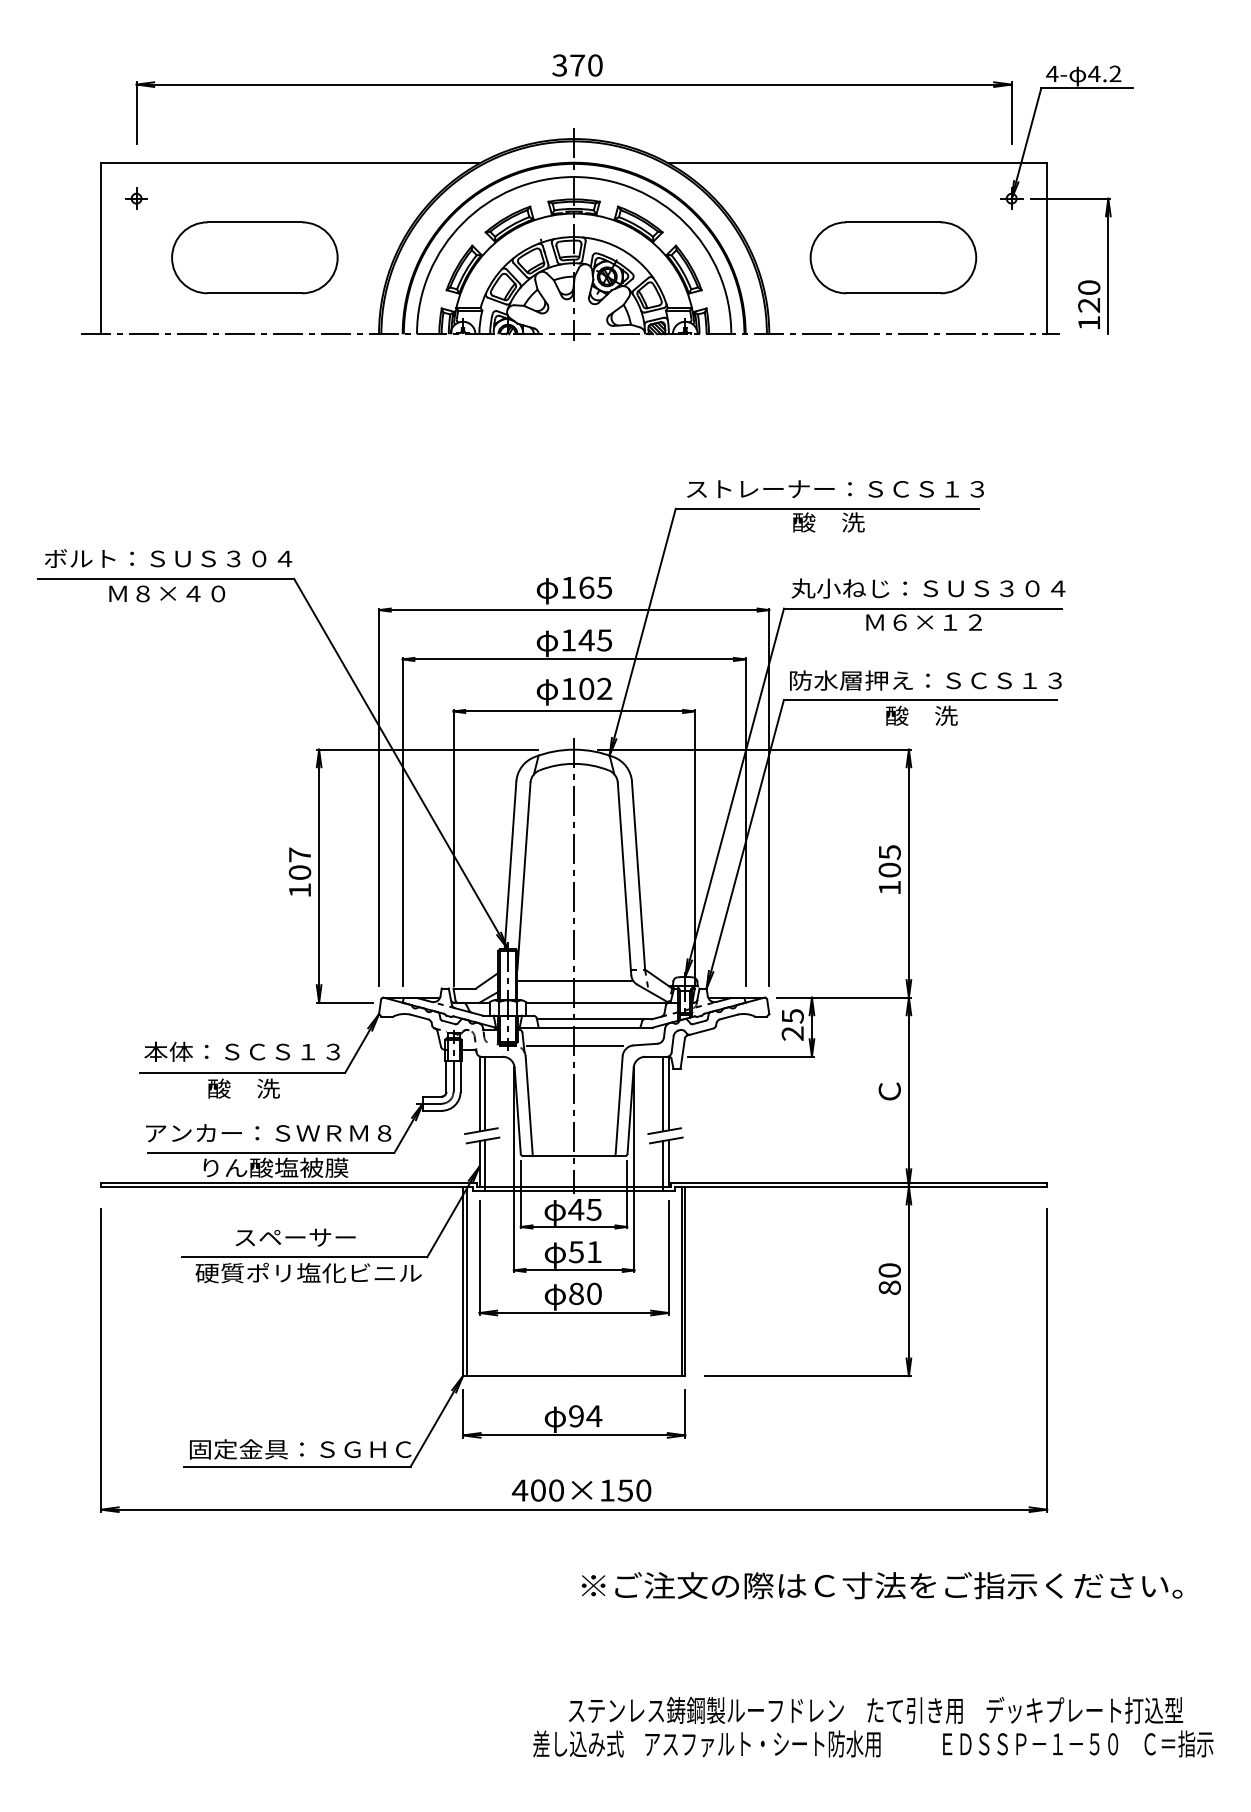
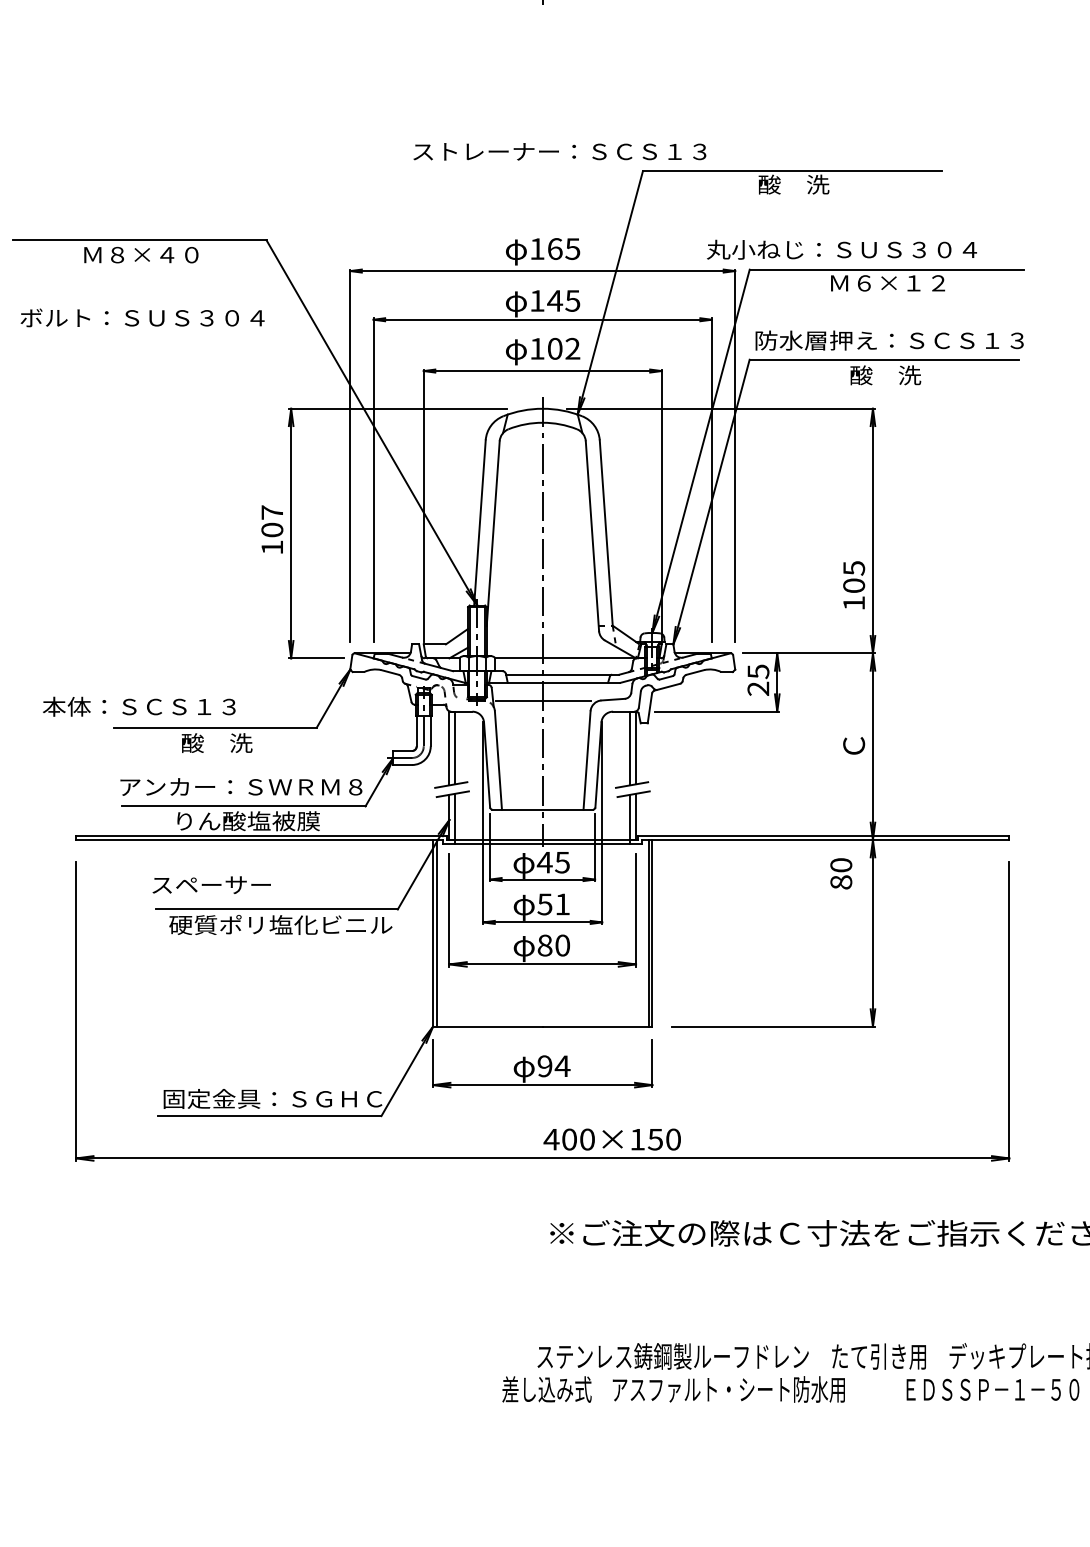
text: (835, 489) -> (559, 152), moved
text: (168, 558) -> (142, 317), moved
text: (928, 588) -> (841, 249), moved
text: (889, 869) -> (853, 585), moved
line: (575, 981) -> (544, 637), removed
text: (241, 1051) -> (138, 706), moved
text: (295, 1237) -> (211, 885), moved
text: (889, 1278) -> (840, 873), moved
text: (581, 1490) -> (612, 1139), moved

